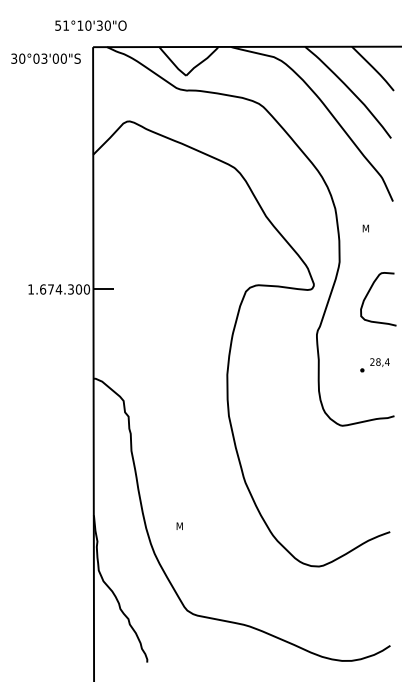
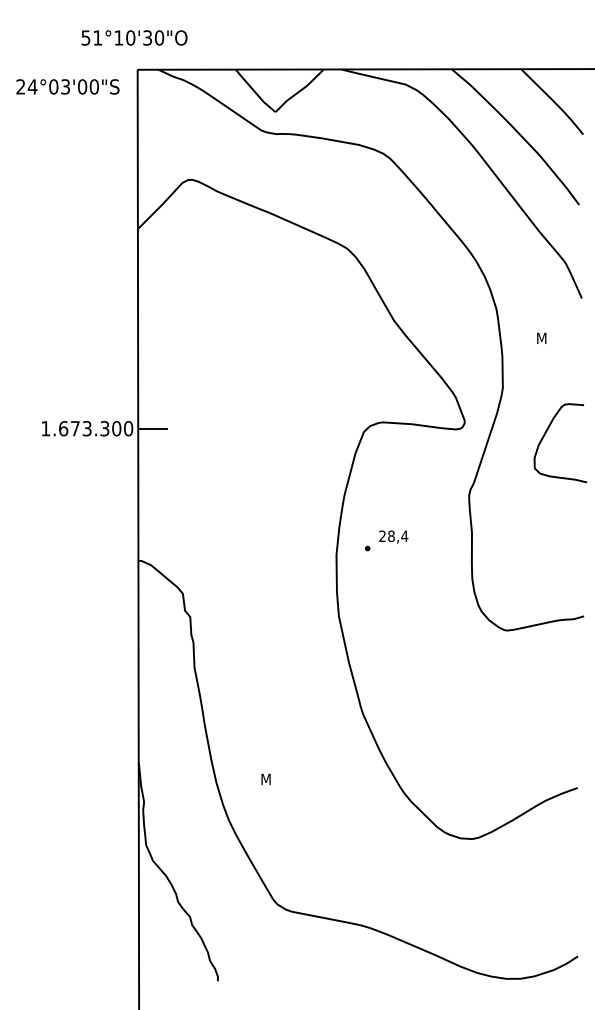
text: (18, 58) -> (27, 86), 30°03'00"S -> 24°03'00"S
text: (58, 289) -> (86, 428), 1.674.300 -> 1.673.300
part: (374, 365) -> (385, 541), moved

